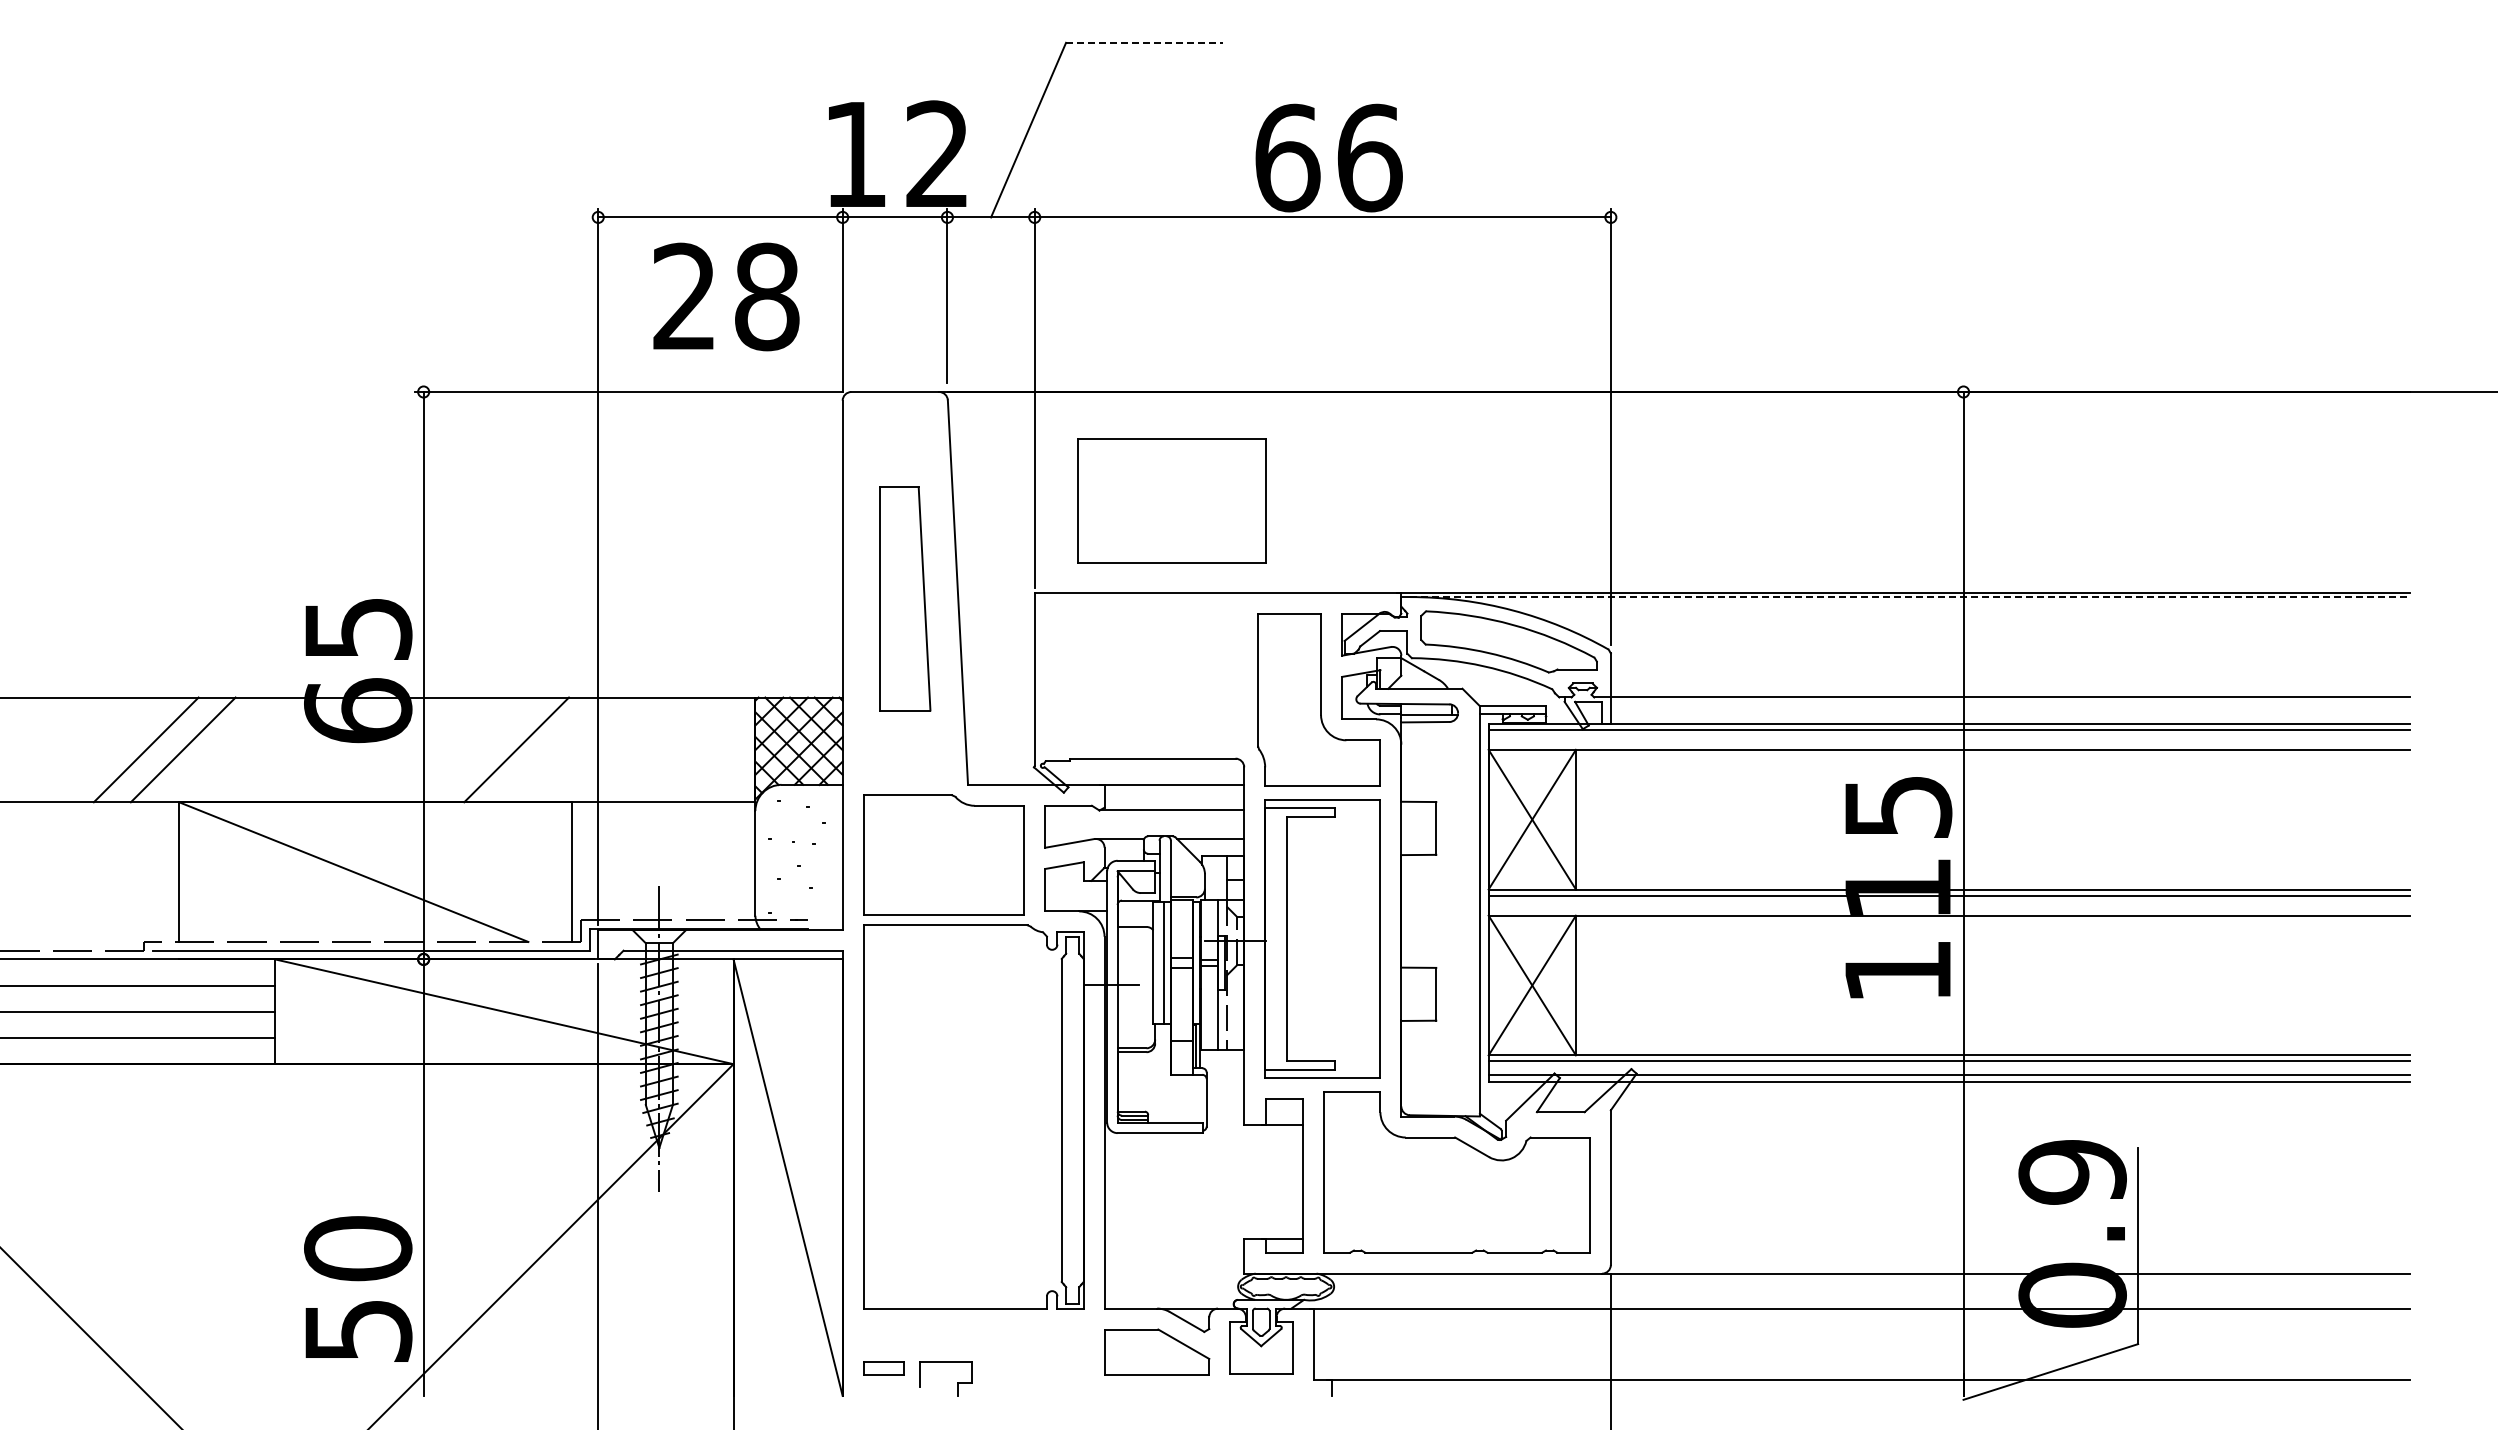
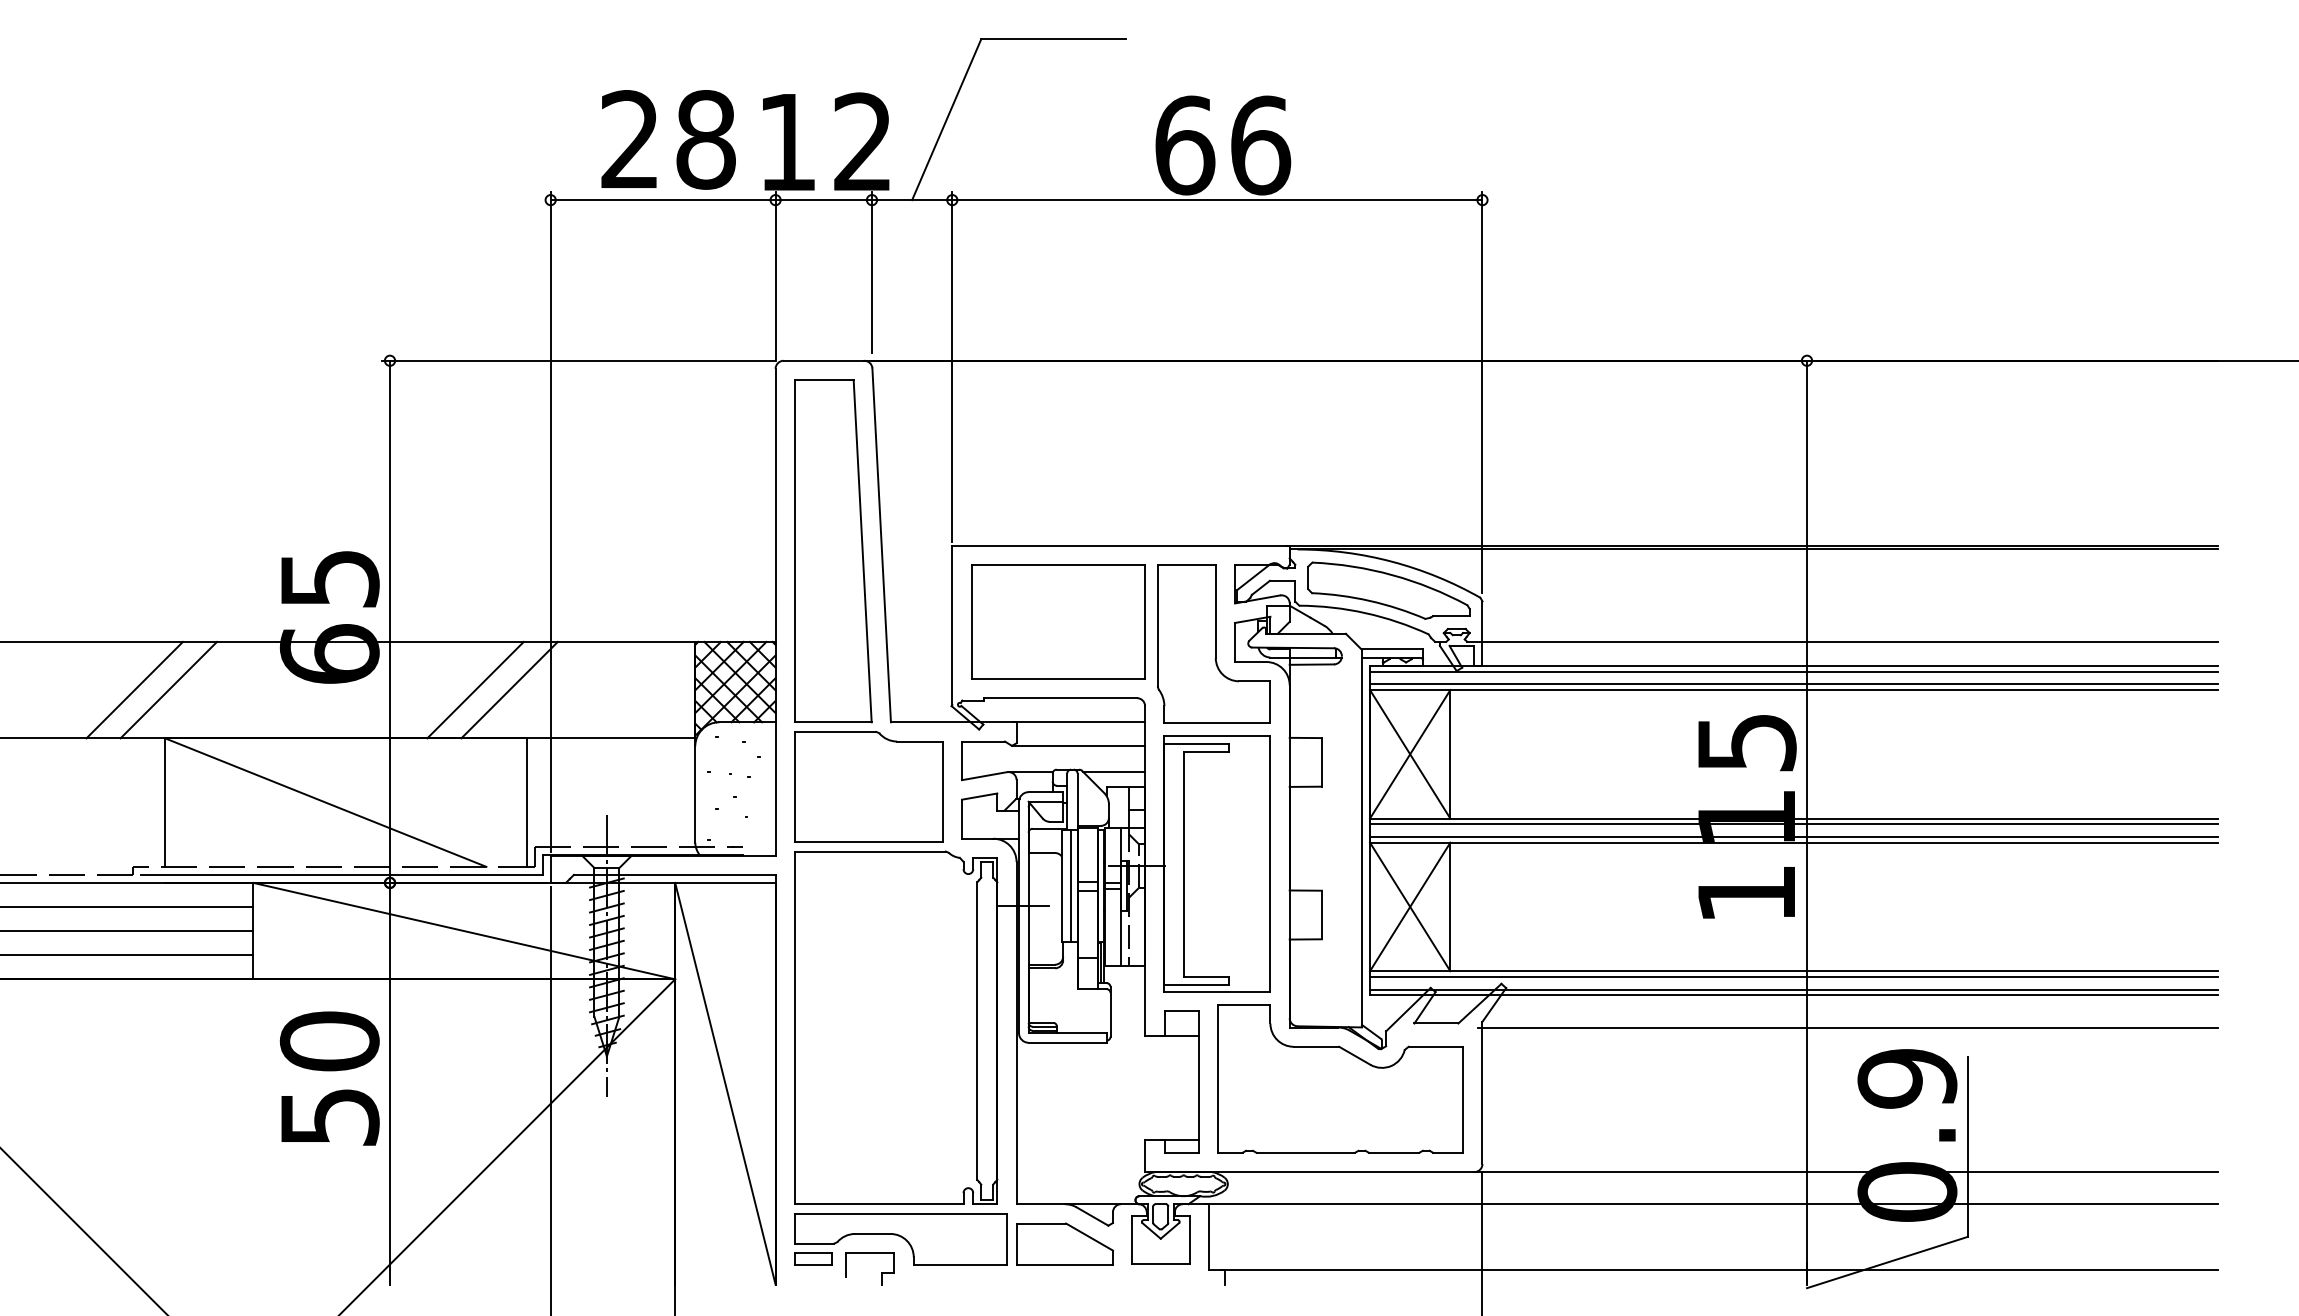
line: (1144, 42) -> (1053, 39), dashed -> solid
text: (726, 296) -> (668, 139), moved
part: (1171, 500) -> (1057, 621), moved
line: (1910, 597) -> (1758, 549), dashed -> solid
part: (905, 598) -> (833, 550), size x1.67
line: (1949, 743) -> (1794, 684), added
line: (553, 749) -> (509, 689), added
line: (1949, 909) -> (1794, 836), added
line: (2008, 1116) -> (1848, 1027), added
text: (358, 1288) -> (330, 1078), moved
part: (978, 1346) -> (900, 1239), added

